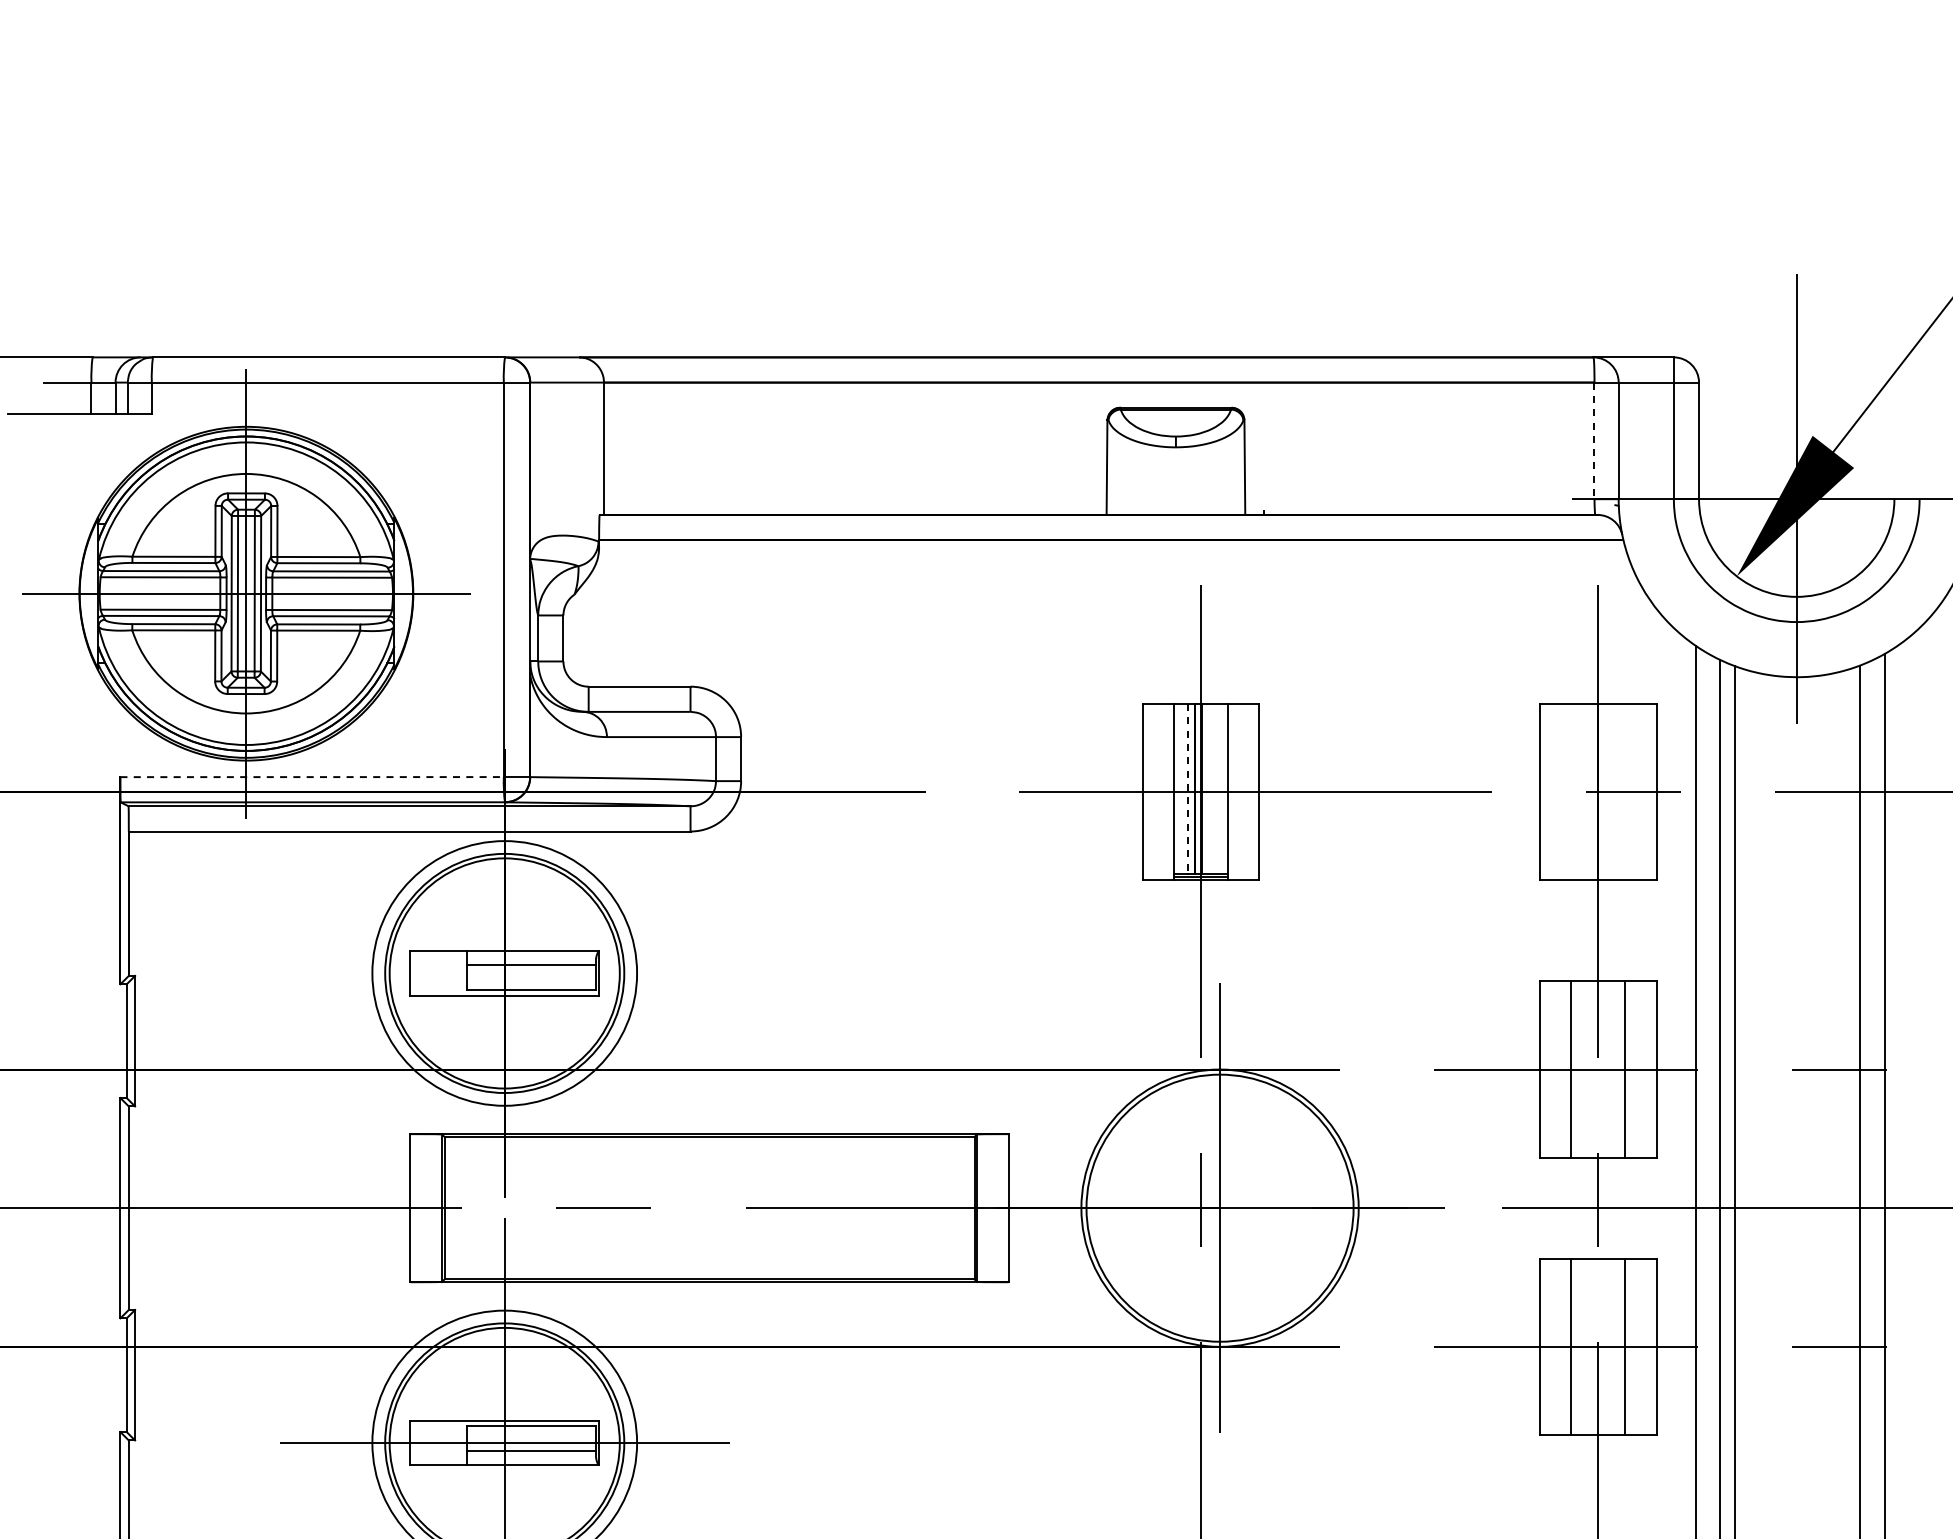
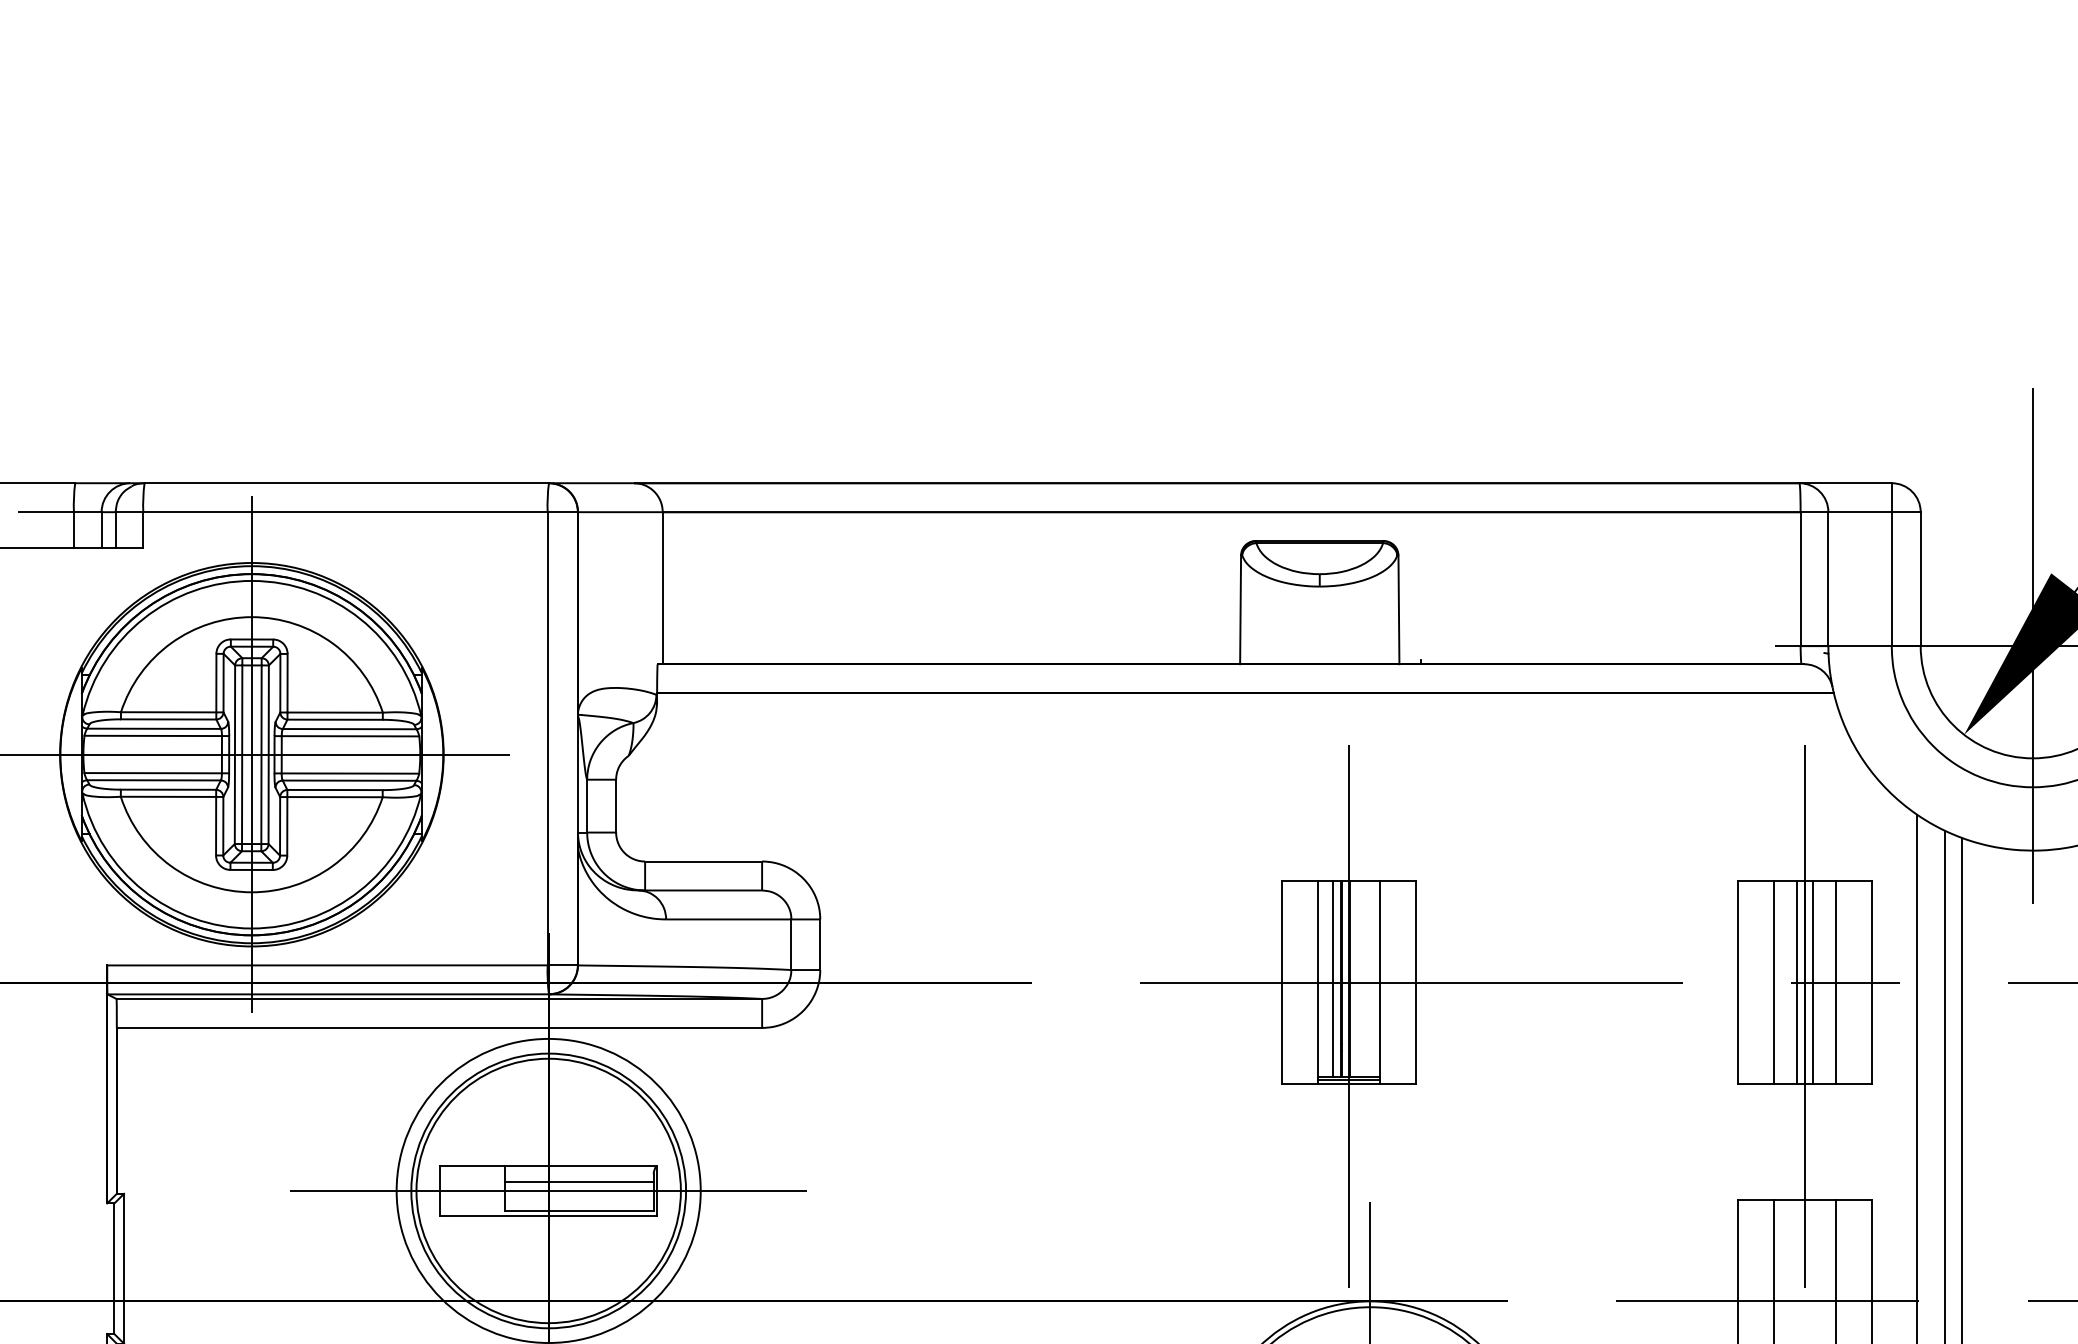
line: (1594, 441) -> (1800, 579), dashed -> solid
line: (312, 777) -> (327, 965), dashed -> solid
line: (1187, 789) -> (1333, 979), dashed -> solid
line: (1571, 792) -> (1774, 983), added
line: (1591, 792) -> (1797, 983), added
line: (1605, 792) -> (1813, 983), added
line: (1624, 792) -> (1835, 983), added
line: (504, 973) -> (548, 1191), added

